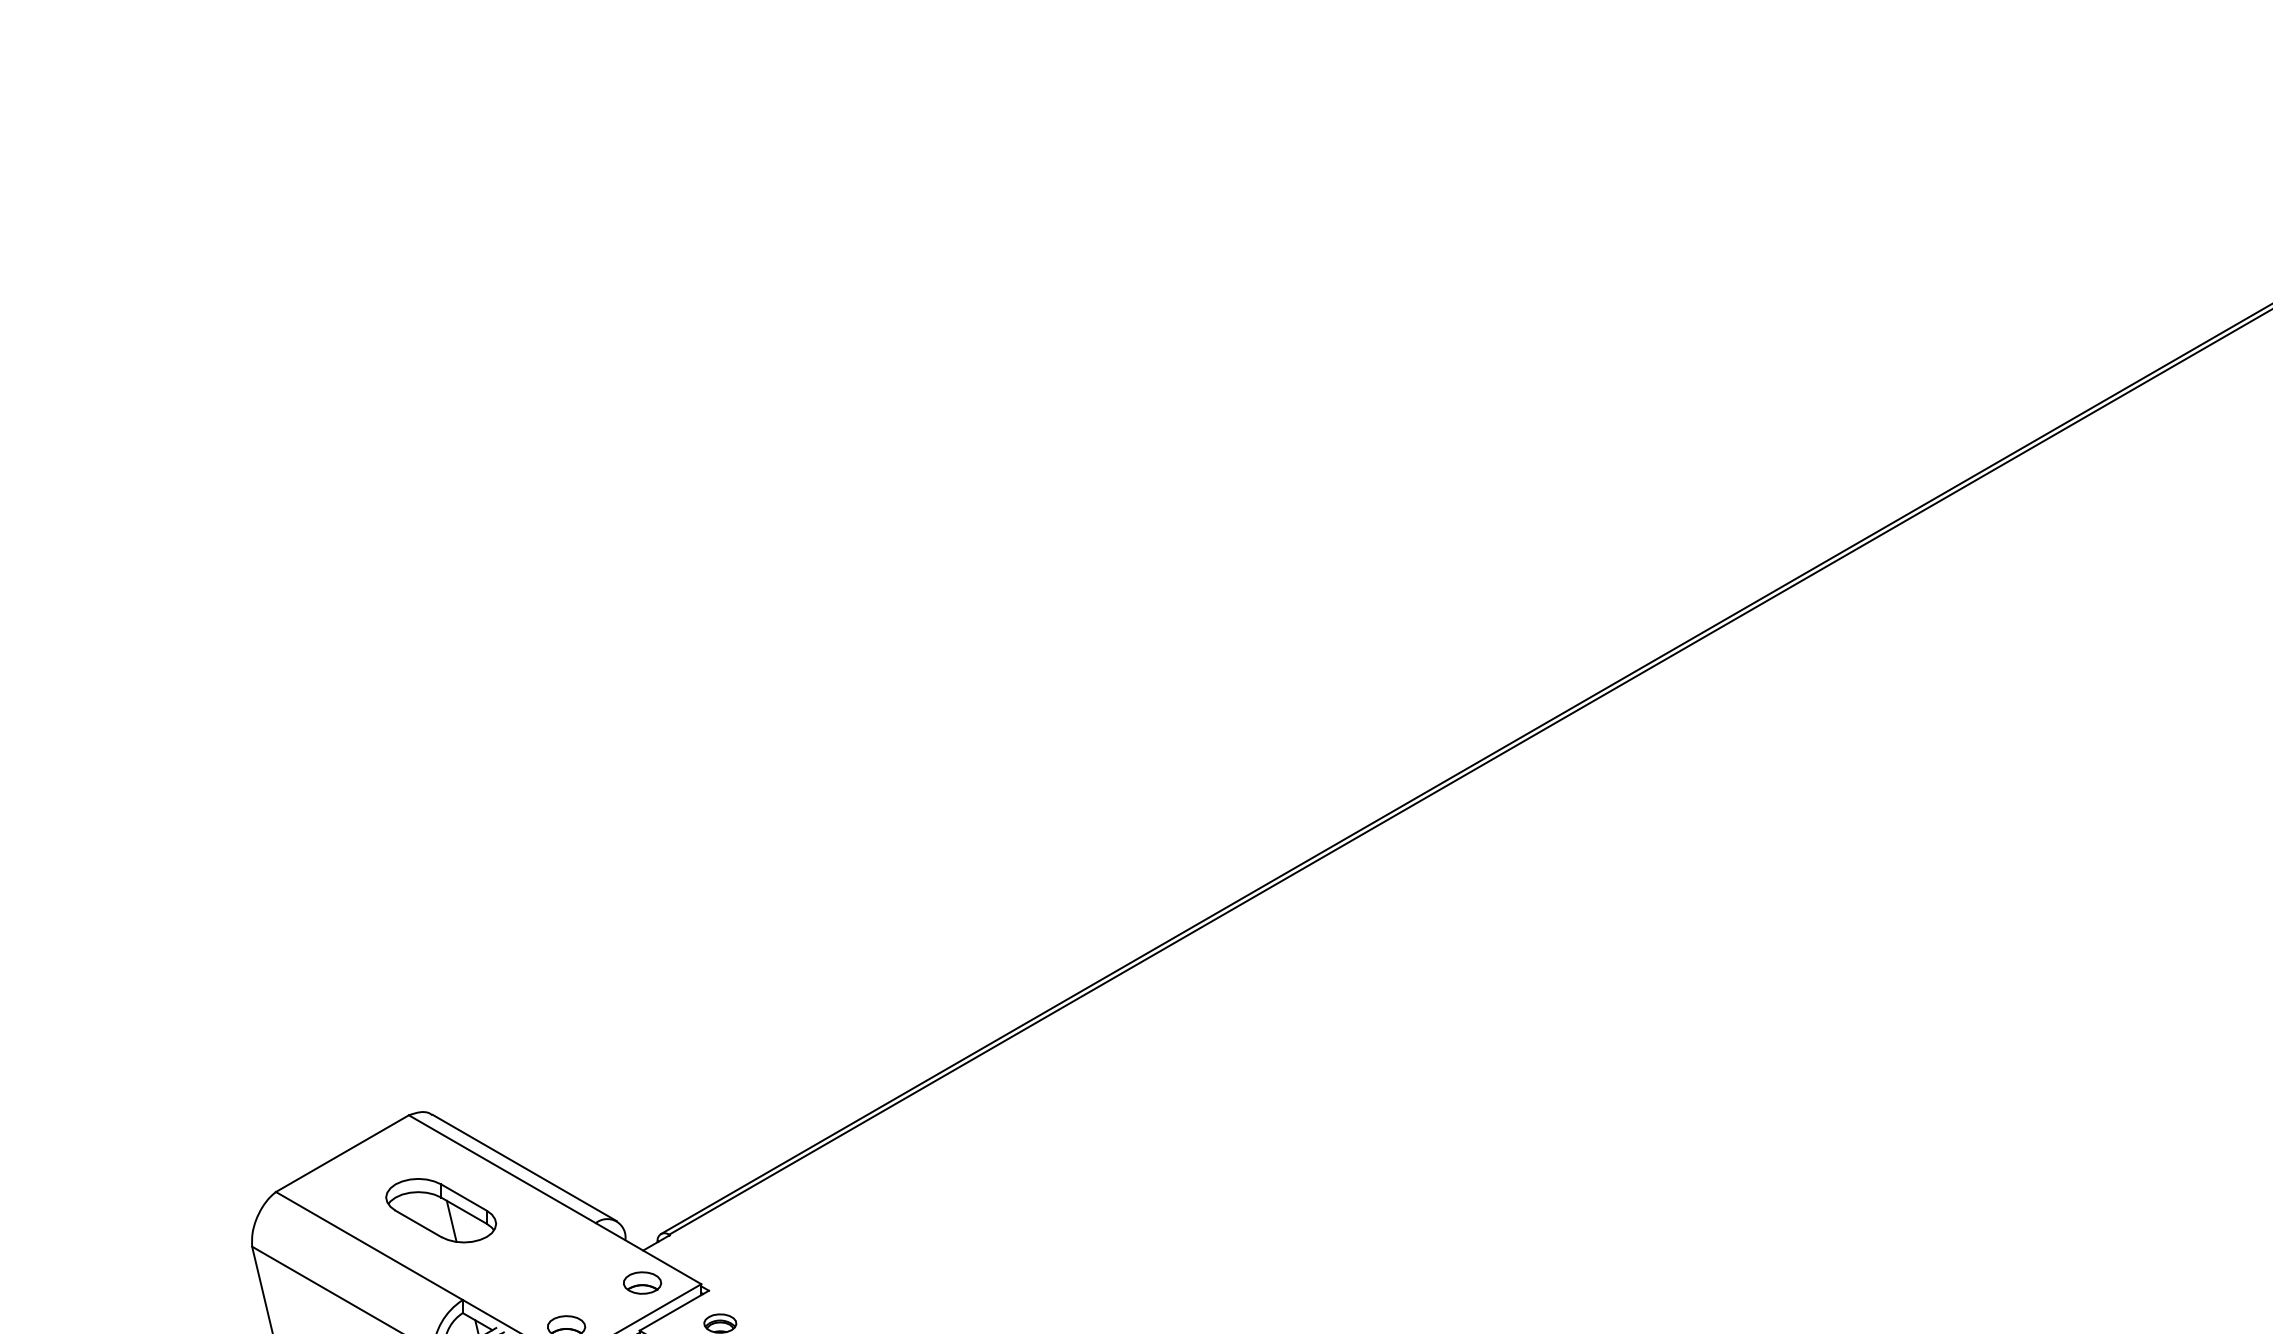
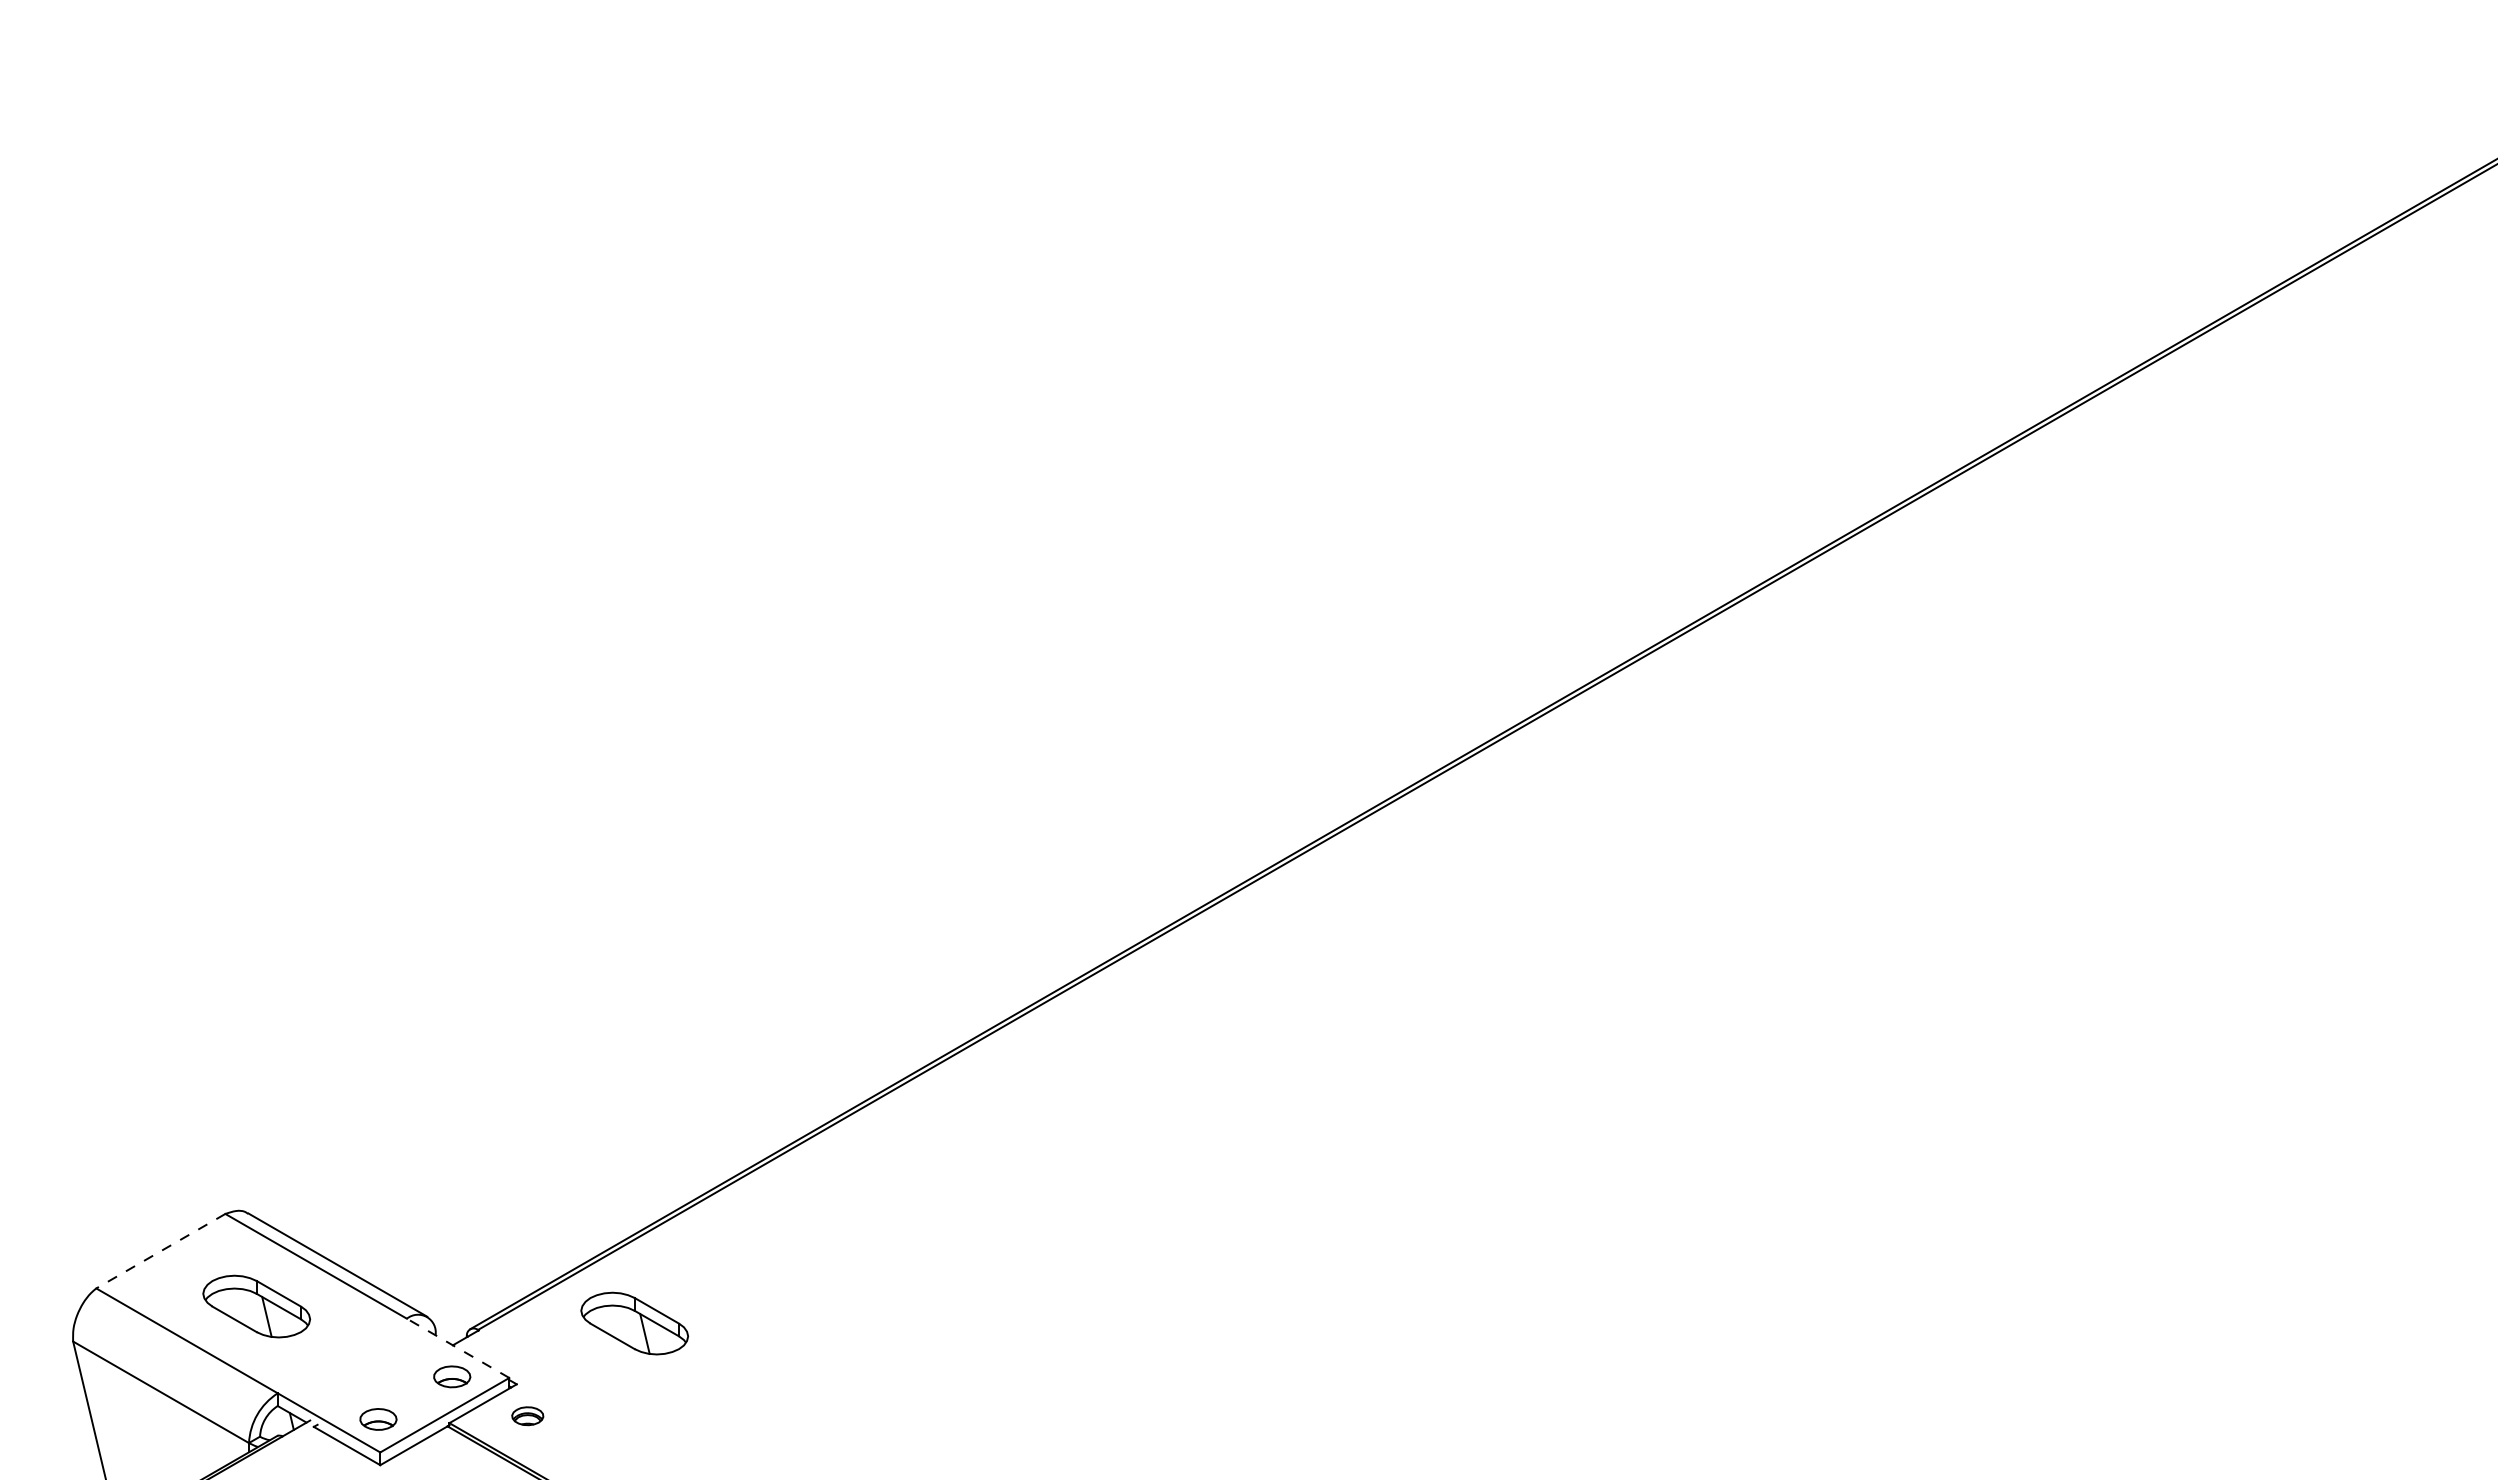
line: (342, 1153) -> (160, 1251), solid -> dashed
part: (830, 1228) -> (634, 1323), added
line: (647, 1253) -> (457, 1348), solid -> dashed

